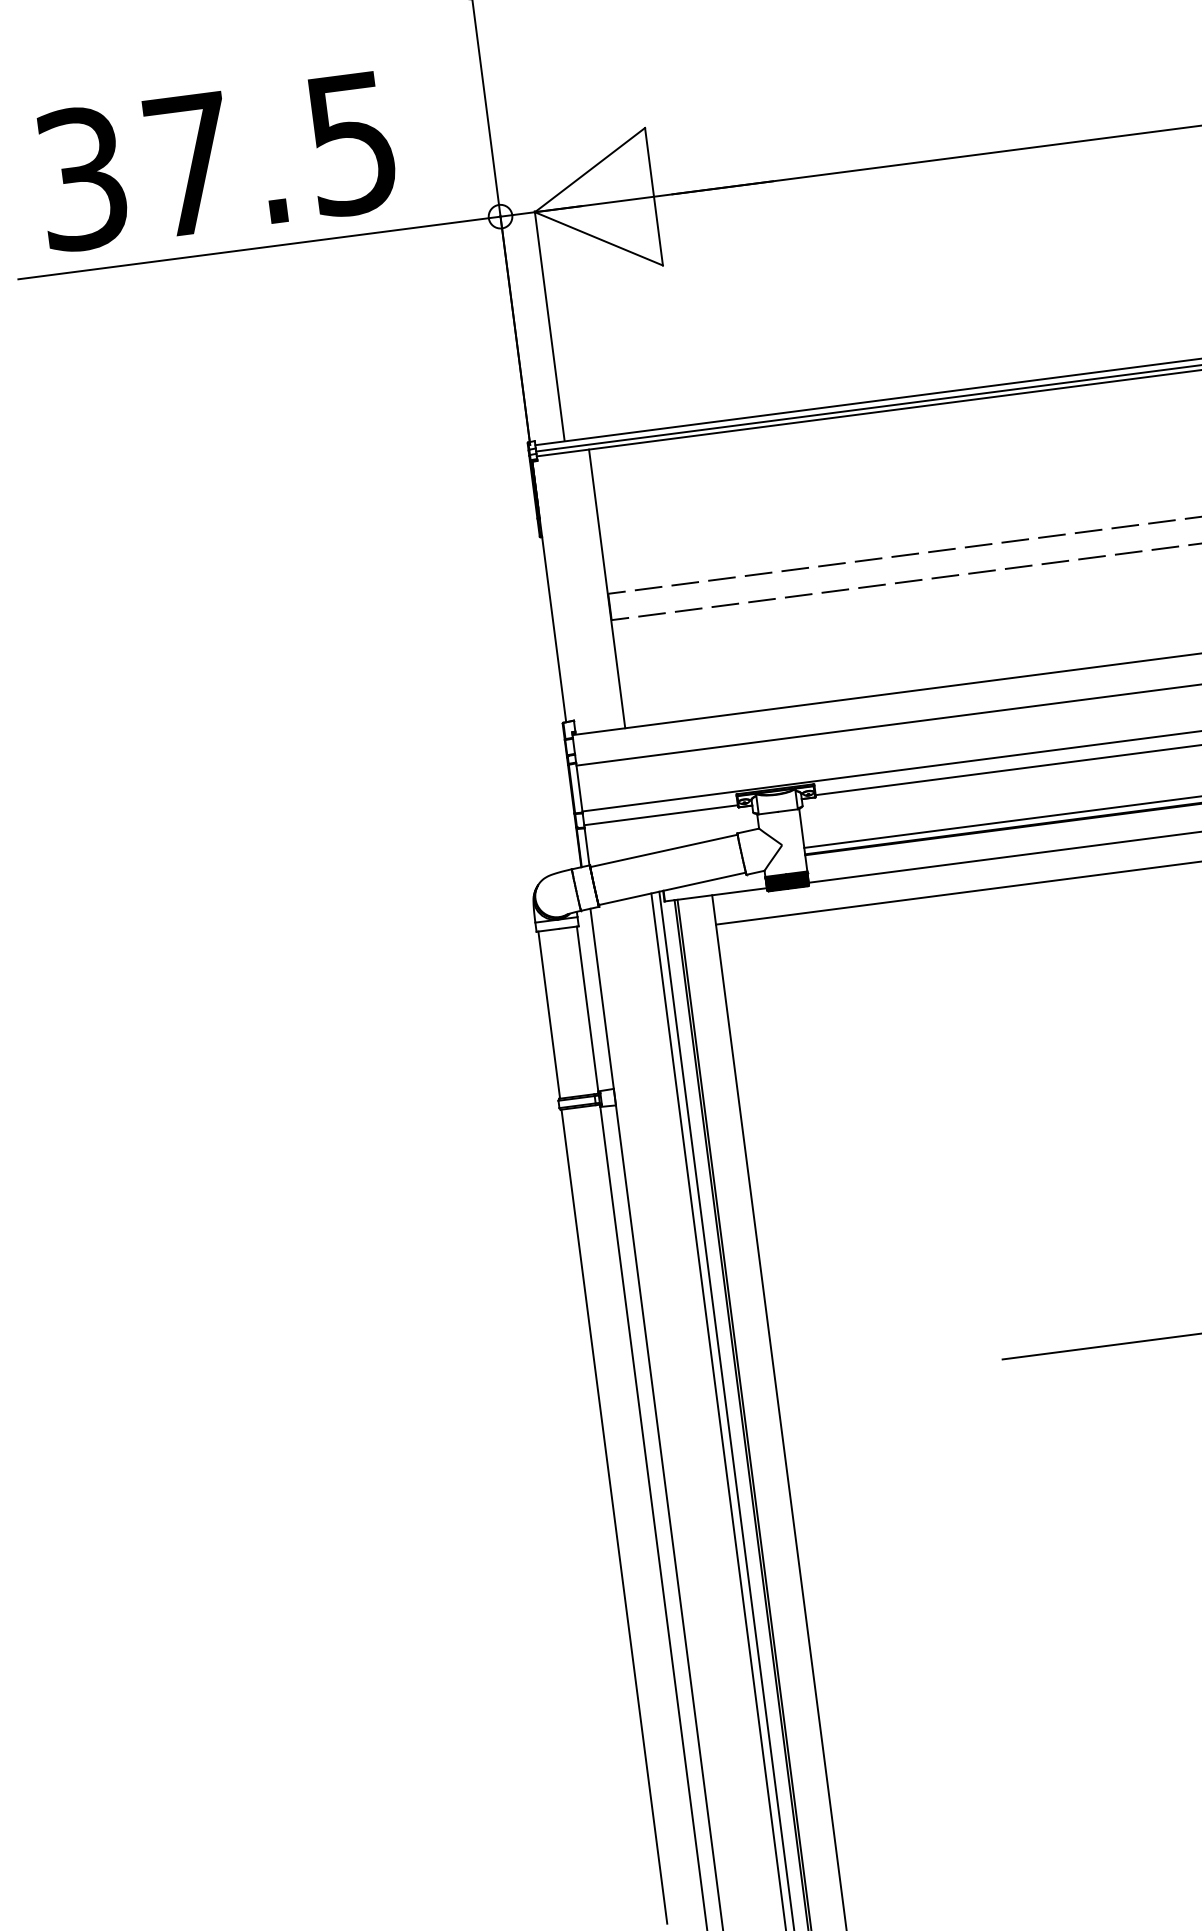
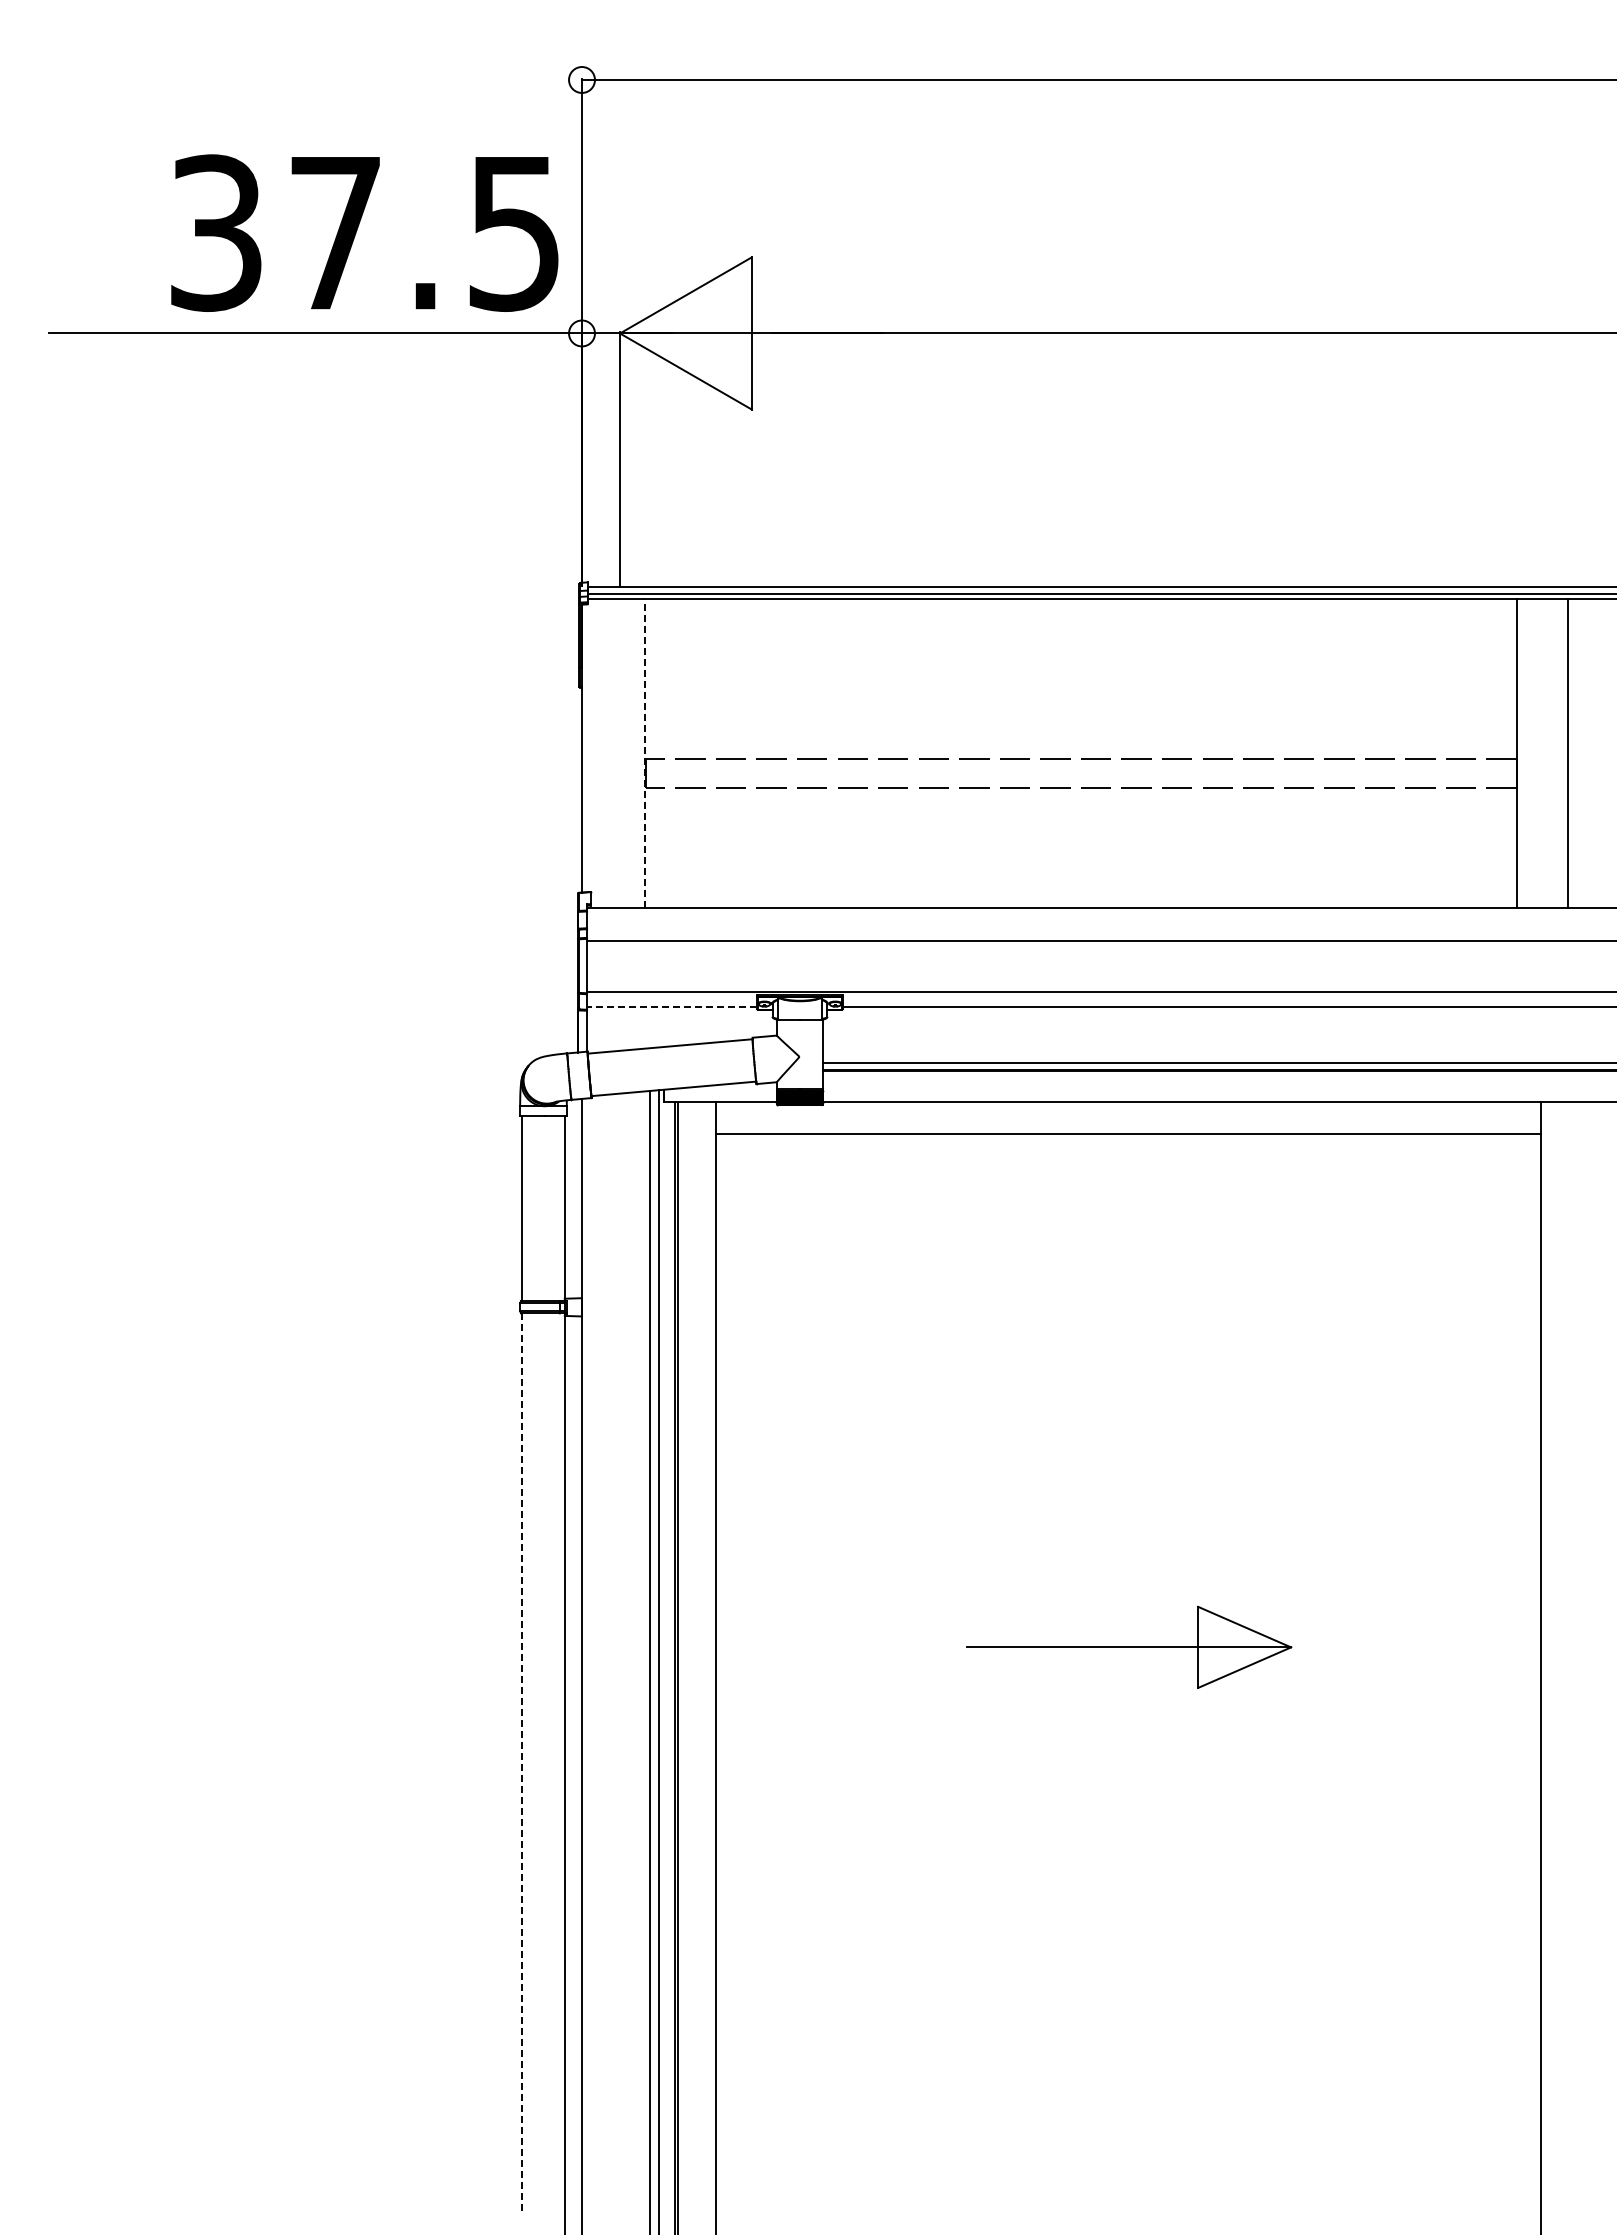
text: (216, 160) -> (364, 232), moved
line: (607, 588) -> (645, 752), solid -> dashed
line: (660, 815) -> (671, 1007), solid -> dashed
line: (614, 1517) -> (522, 1764), solid -> dashed

